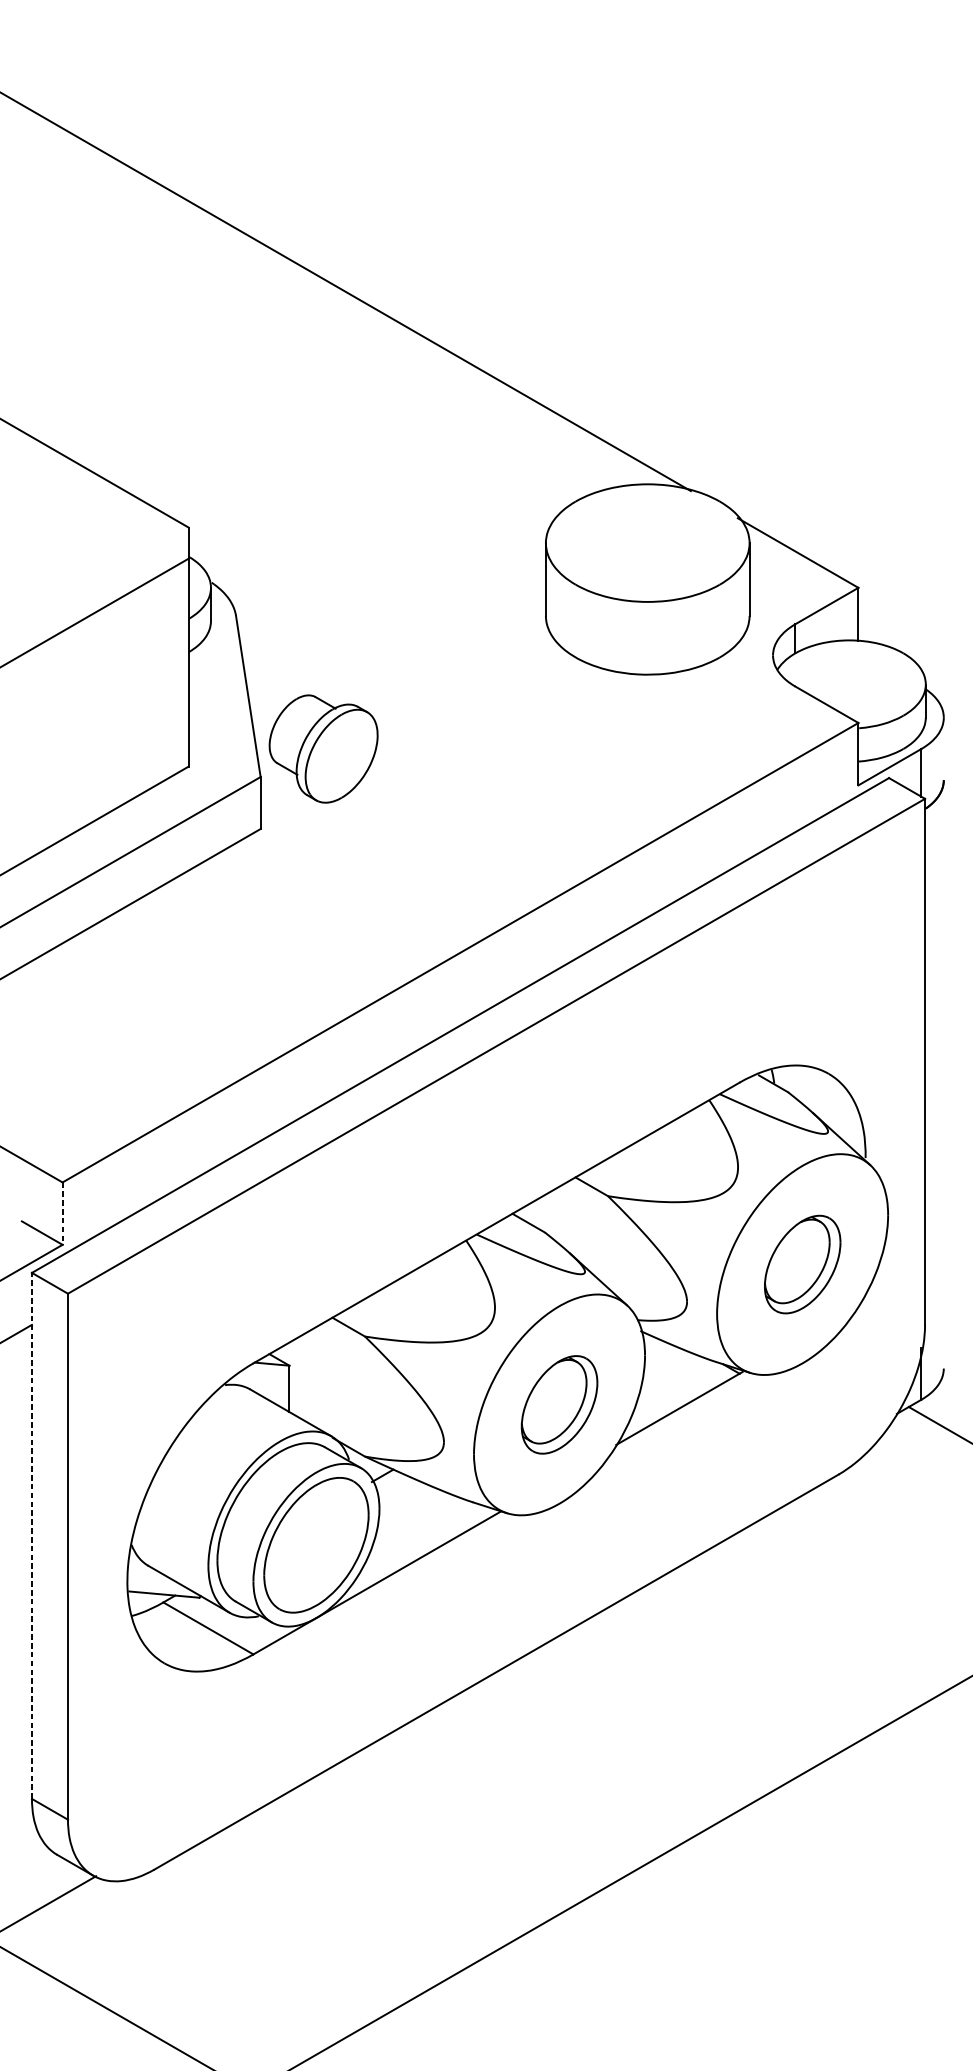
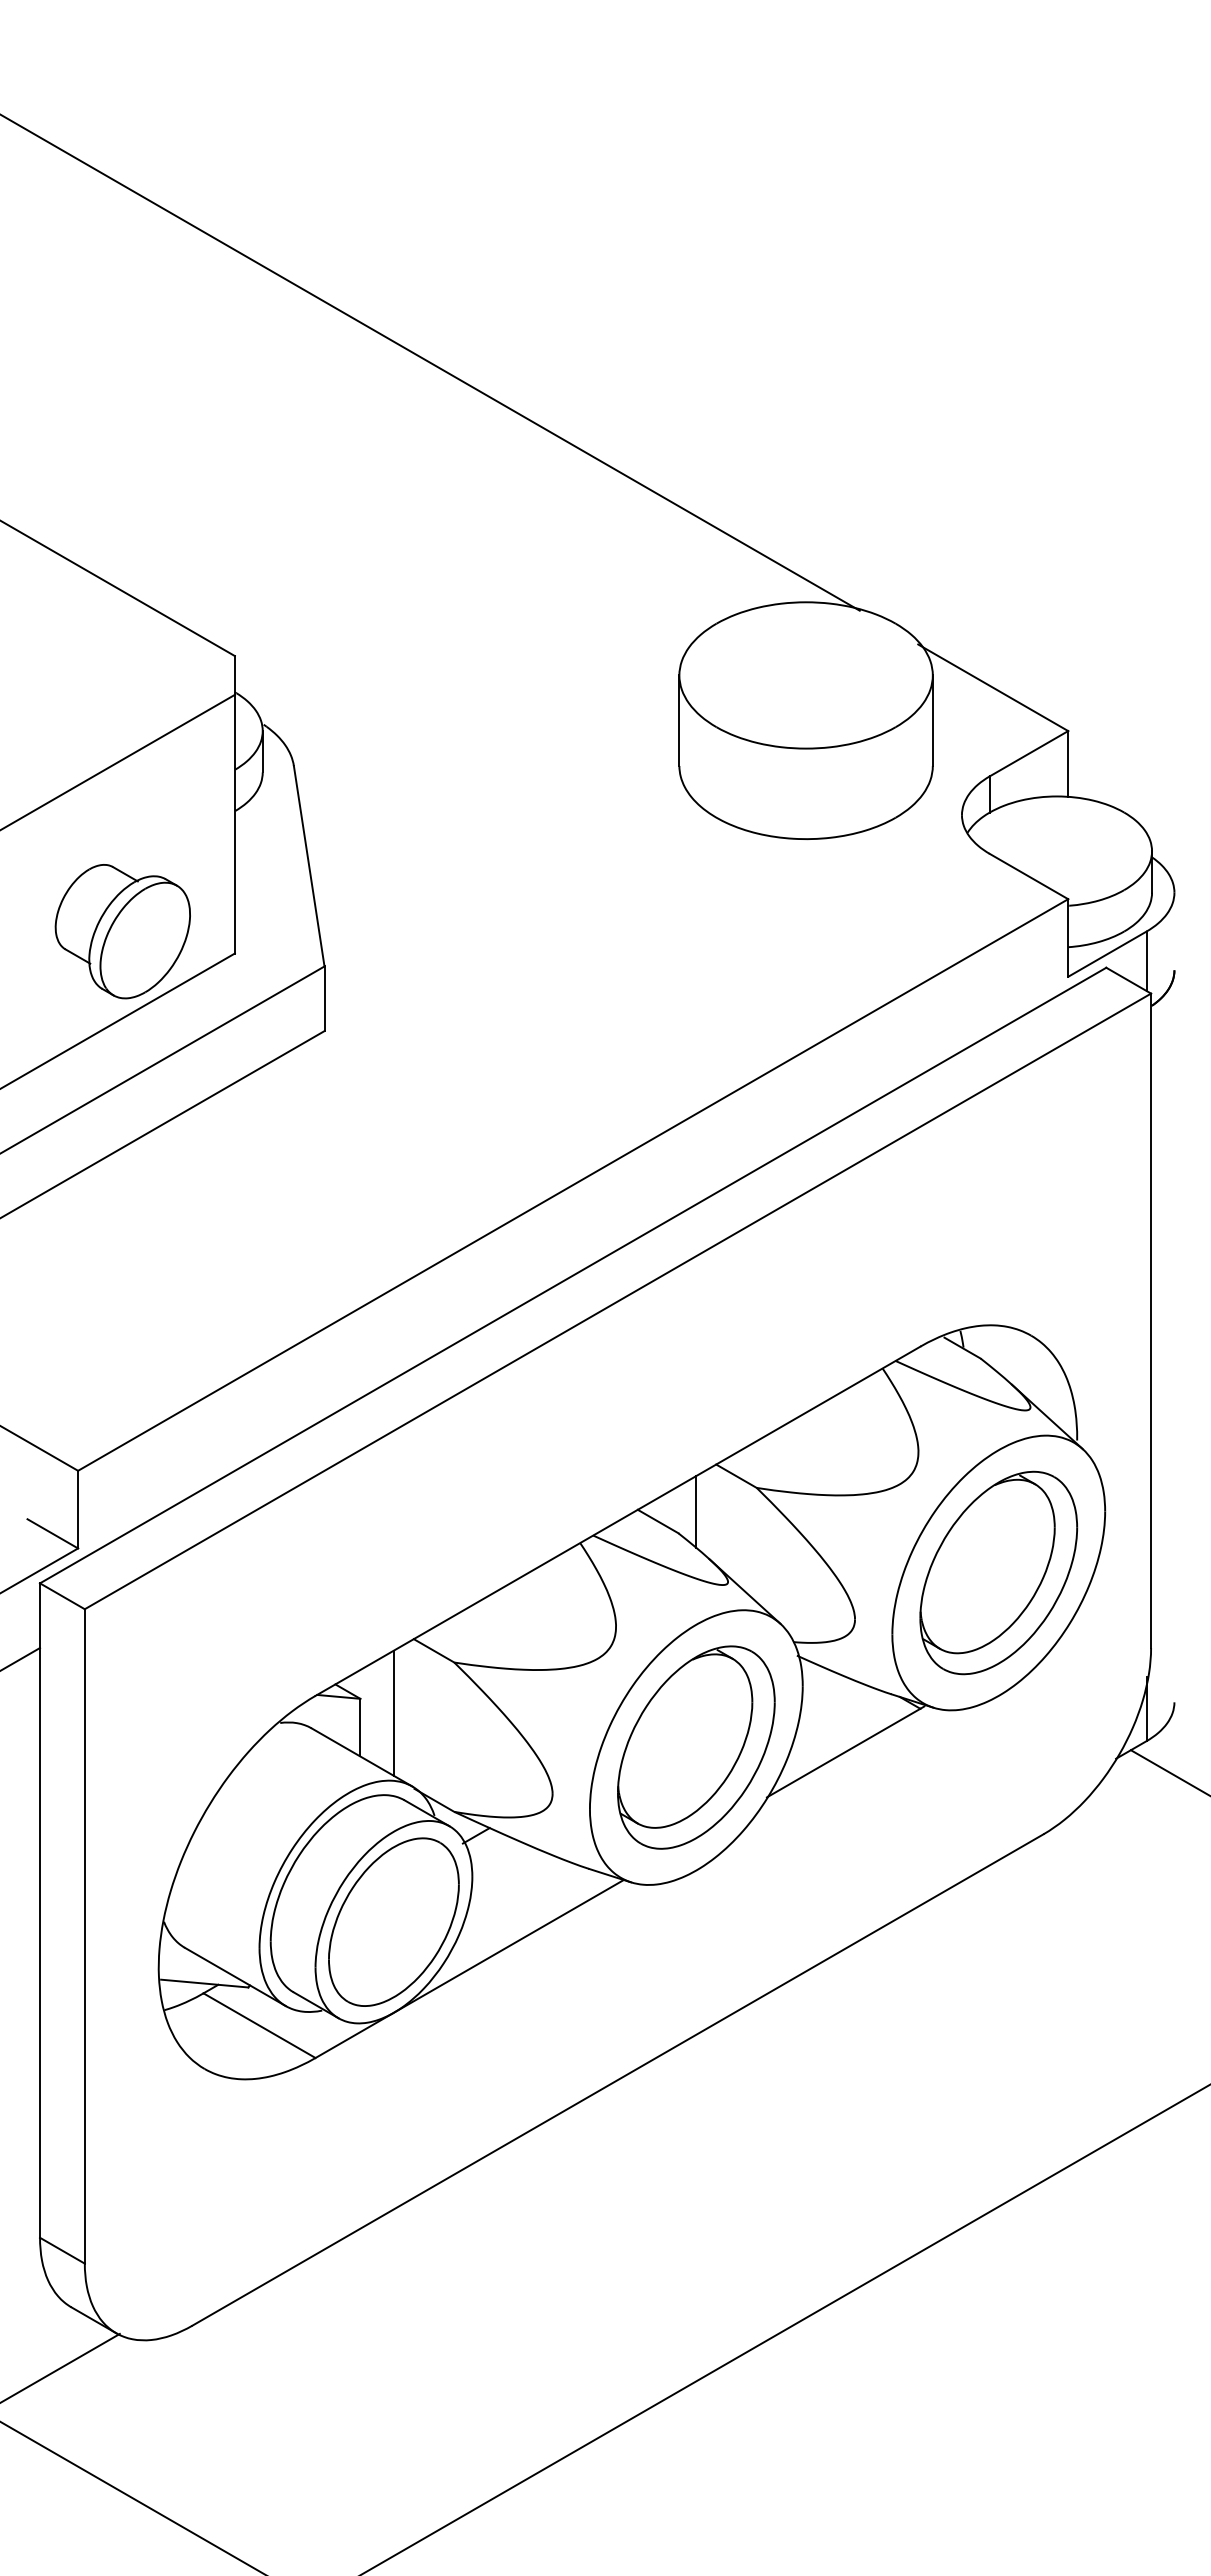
part: (323, 748) -> (122, 931), moved
line: (62, 1213) -> (78, 1509), dashed -> solid
line: (559, 1215) -> (696, 1511), added
part: (802, 1264) -> (998, 1572), size x1.67
line: (316, 1376) -> (393, 1712), added
part: (559, 1404) -> (696, 1747), size x1.67
line: (32, 1535) -> (40, 1910), dashed -> solid

